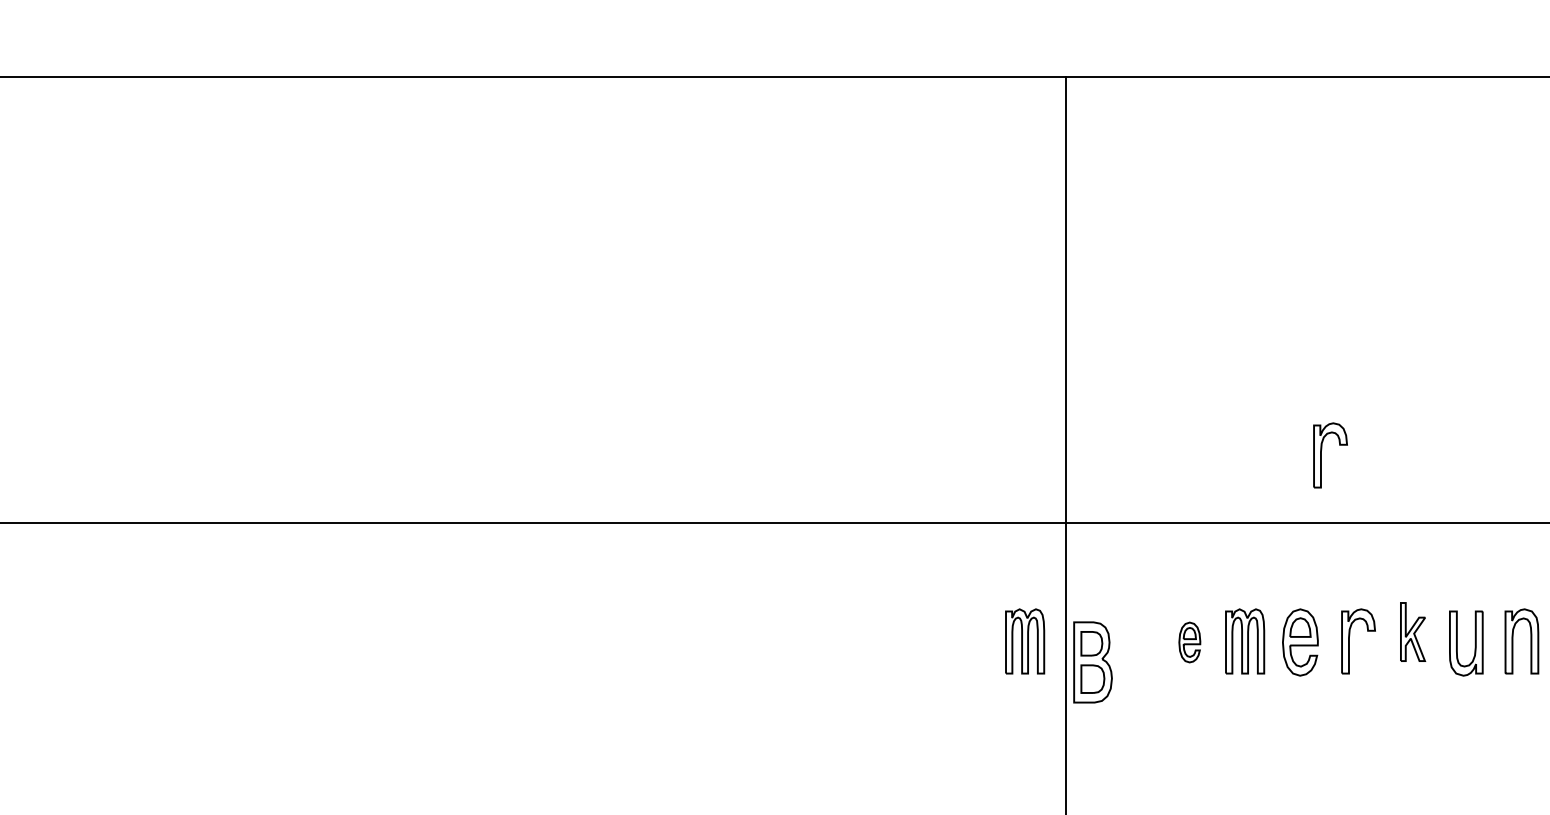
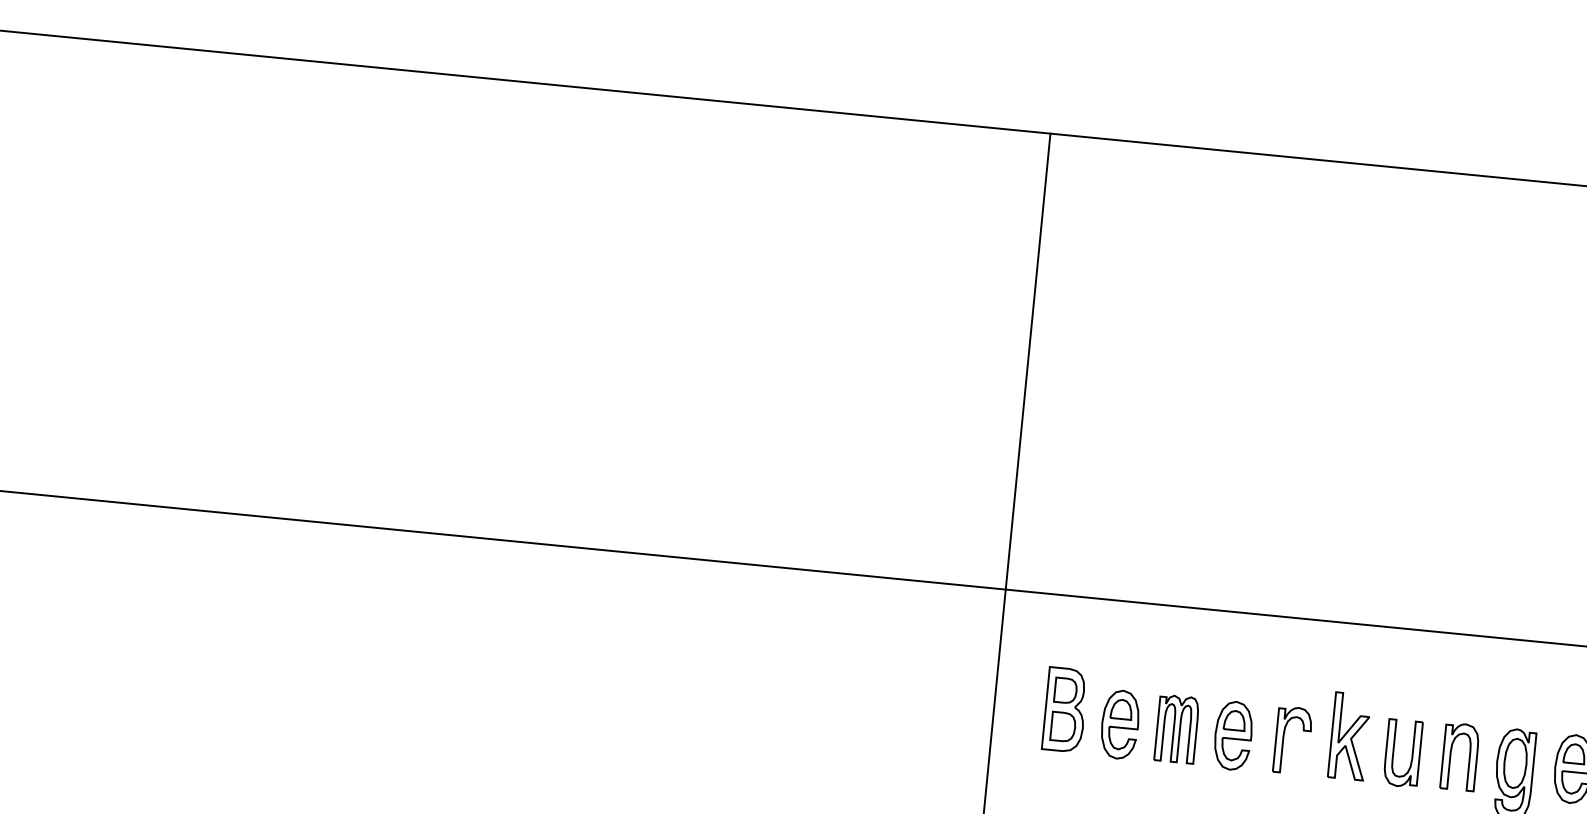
part: (1321, 455) -> (1273, 546), removed
part: (1412, 631) -> (1349, 735), size x1.43
part: (1025, 641) -> (952, 707), removed
part: (1189, 642) -> (1119, 724), size x1.67
part: (1092, 662) -> (1064, 709), moved

